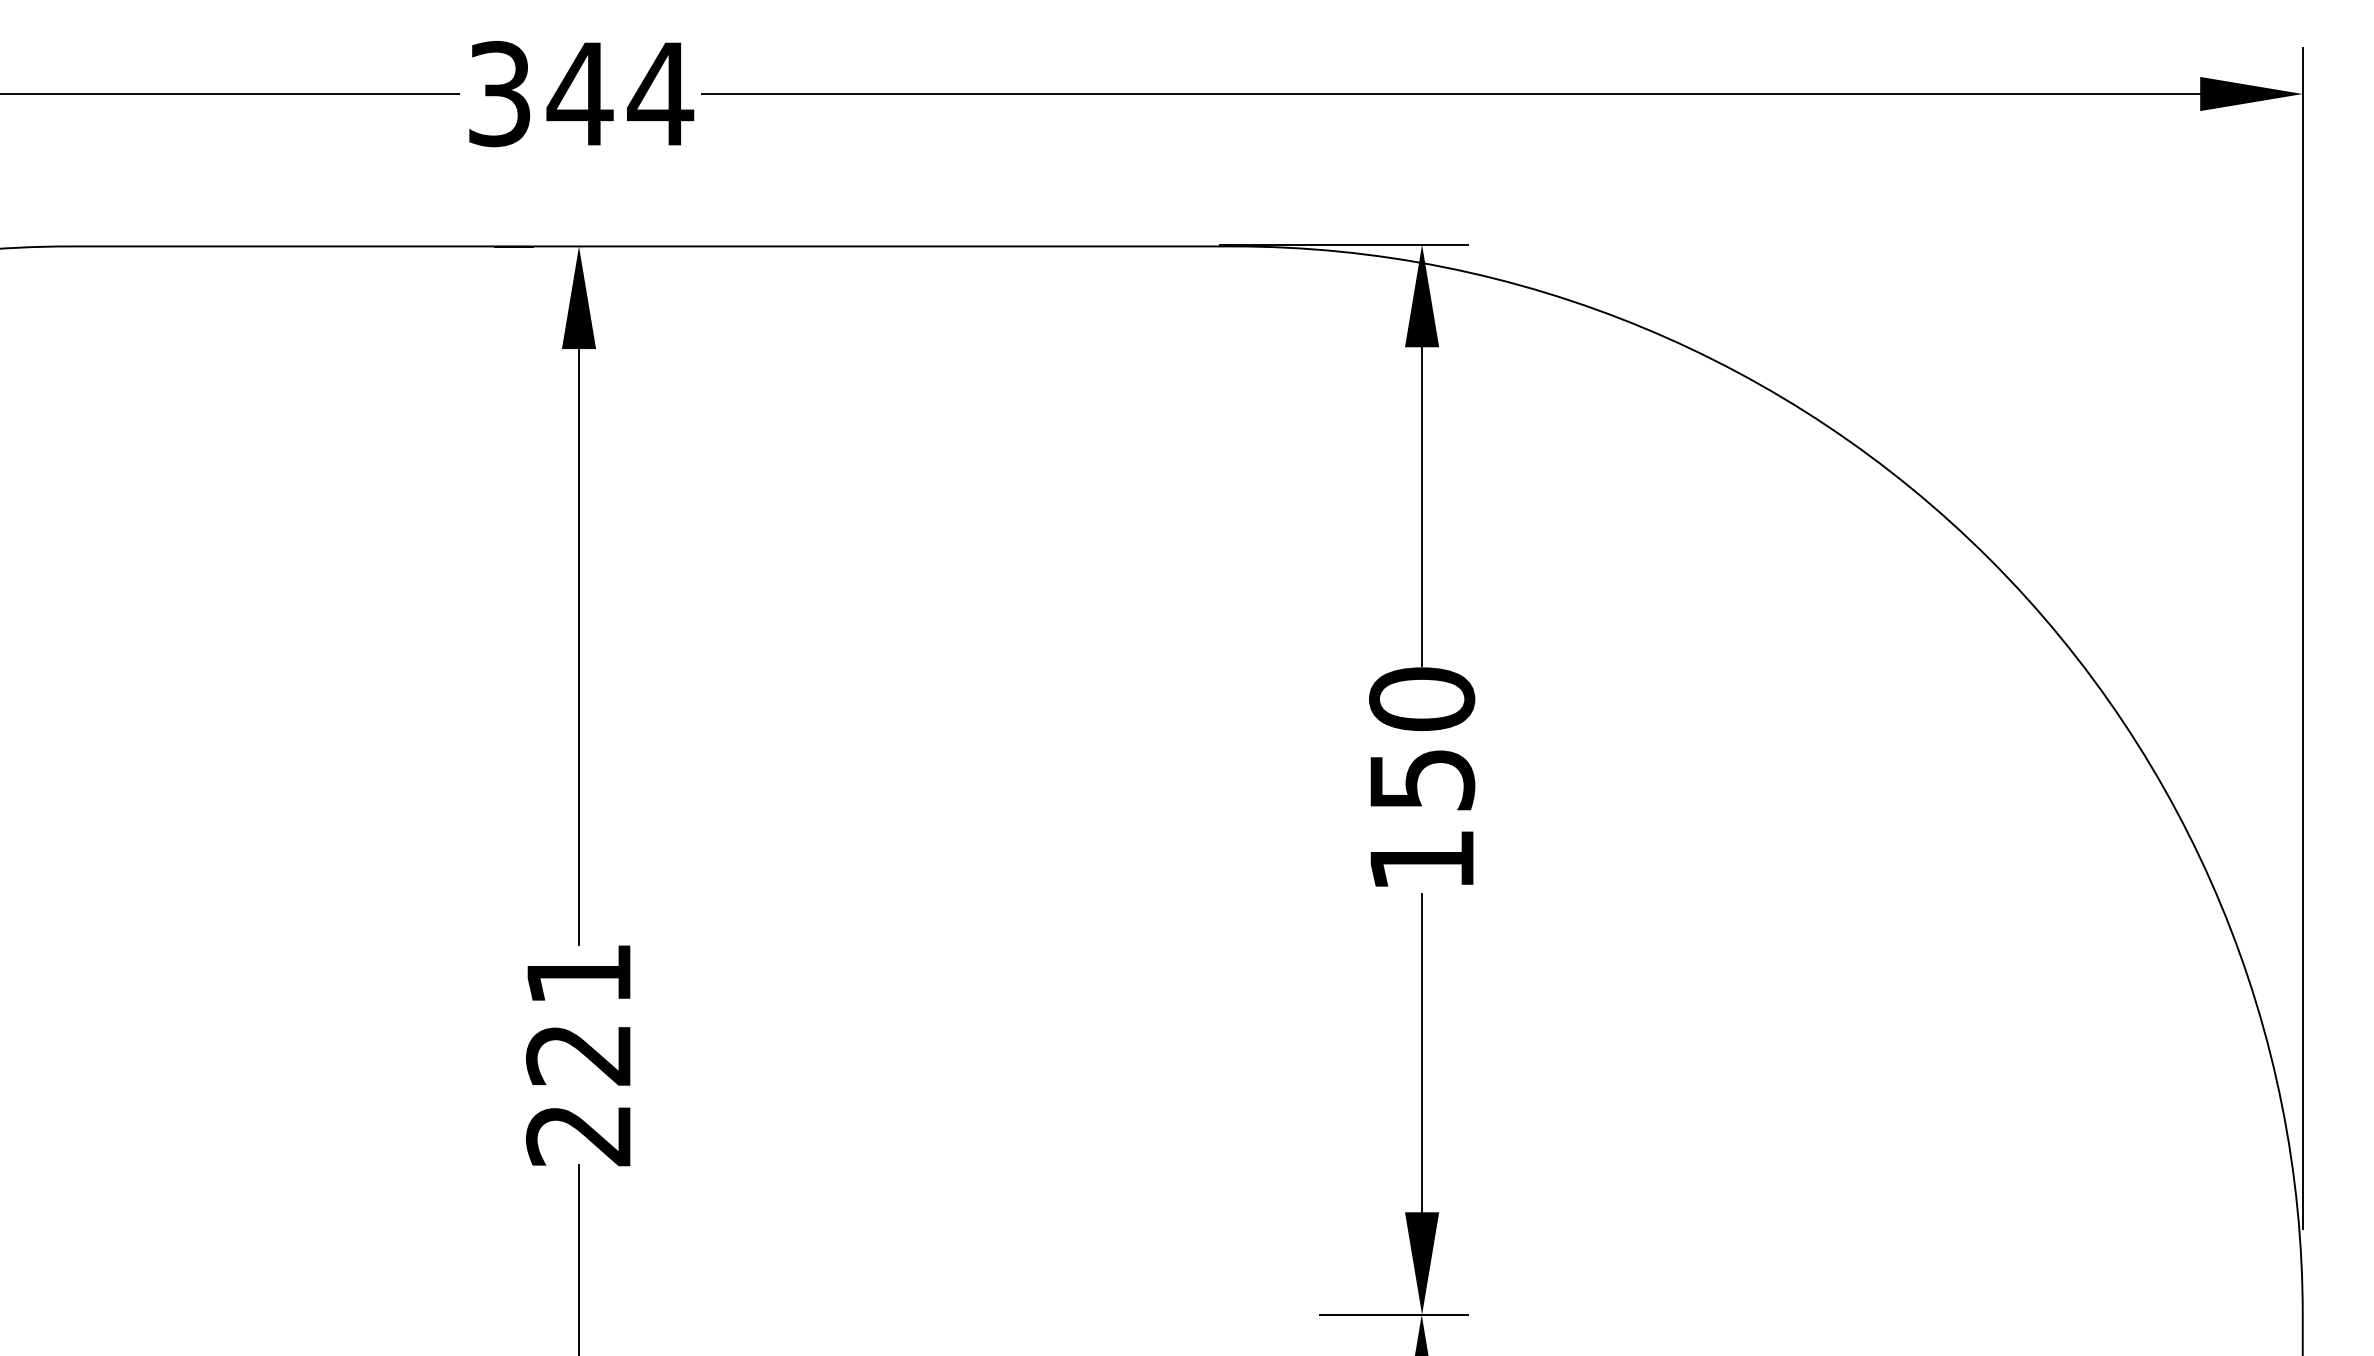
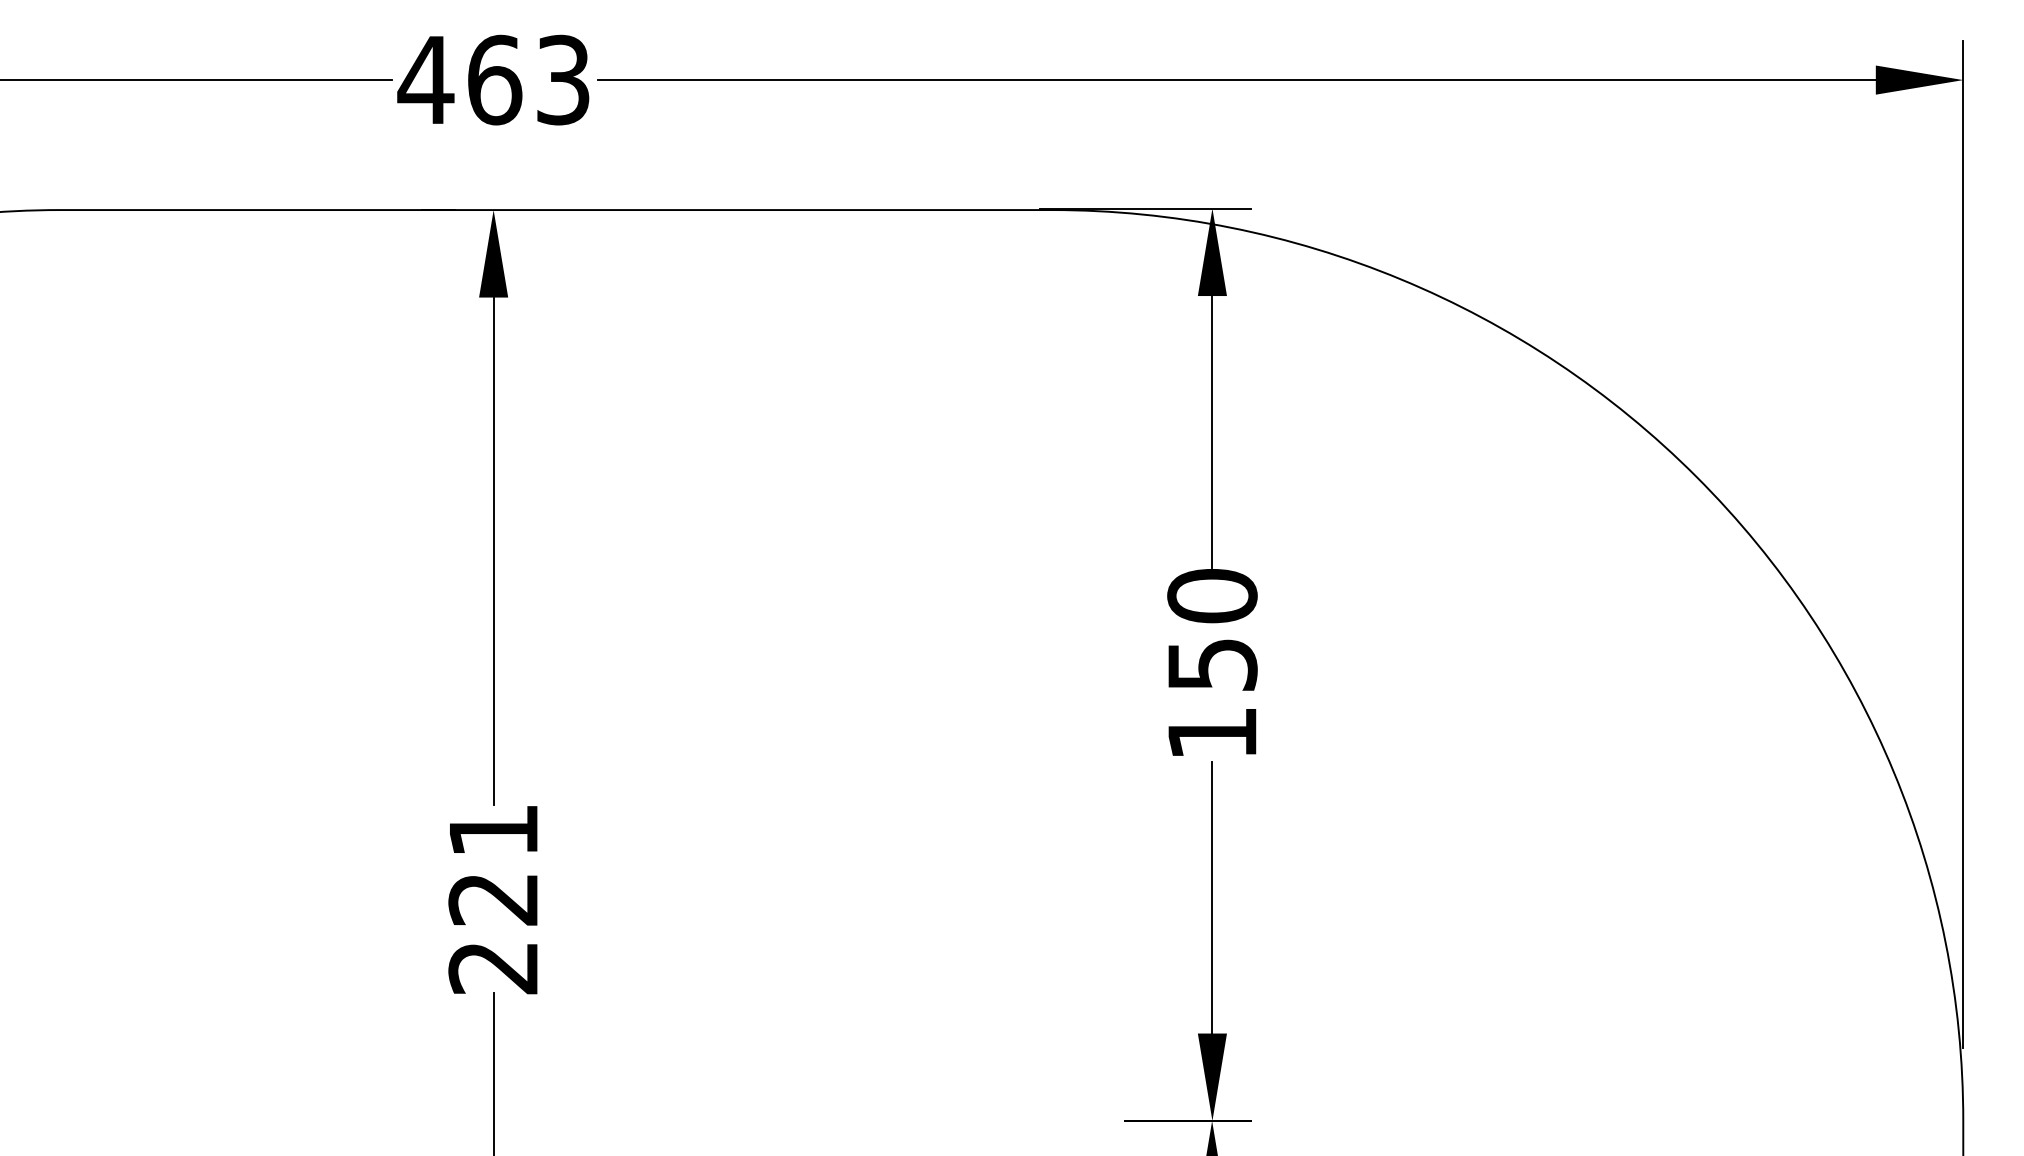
text: (580, 93) -> (494, 79), 344 -> 463

